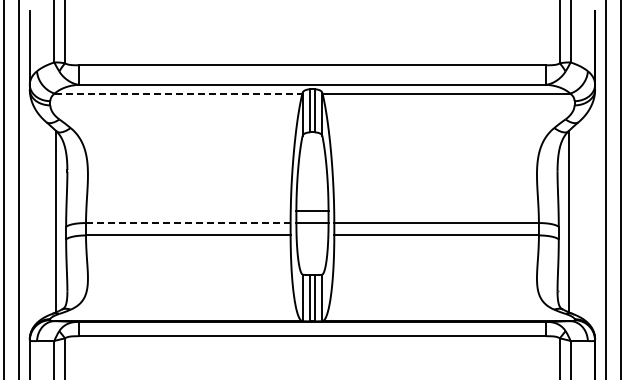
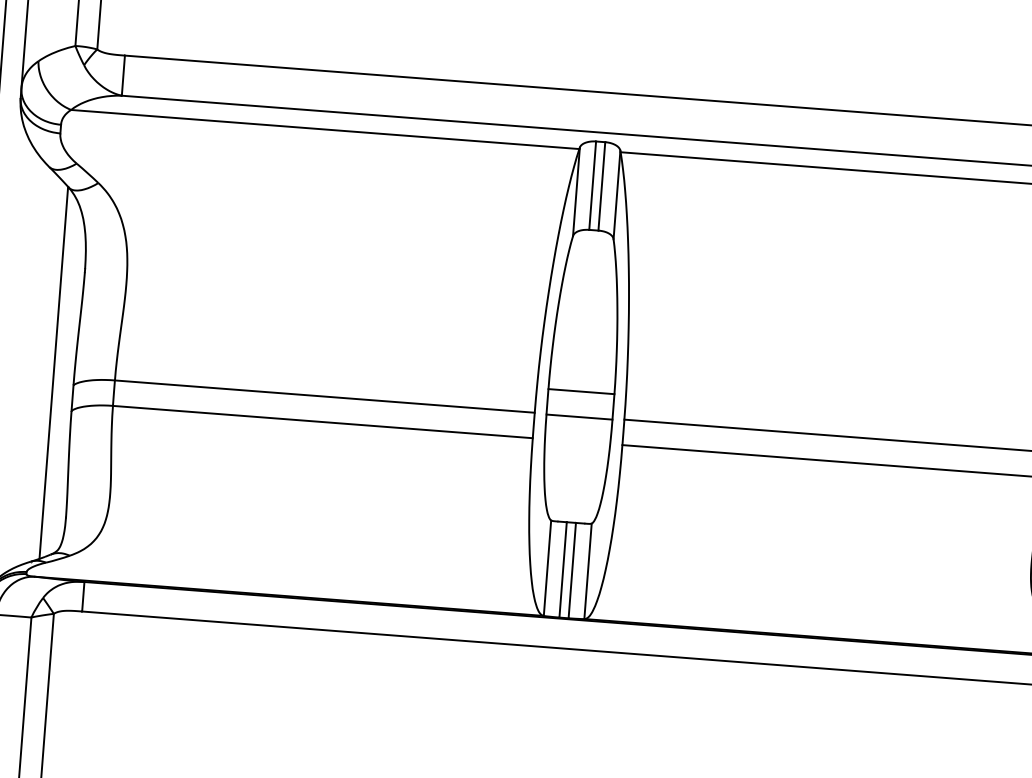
line: (178, 93) -> (325, 129), dashed -> solid
line: (188, 223) -> (325, 397), dashed -> solid

